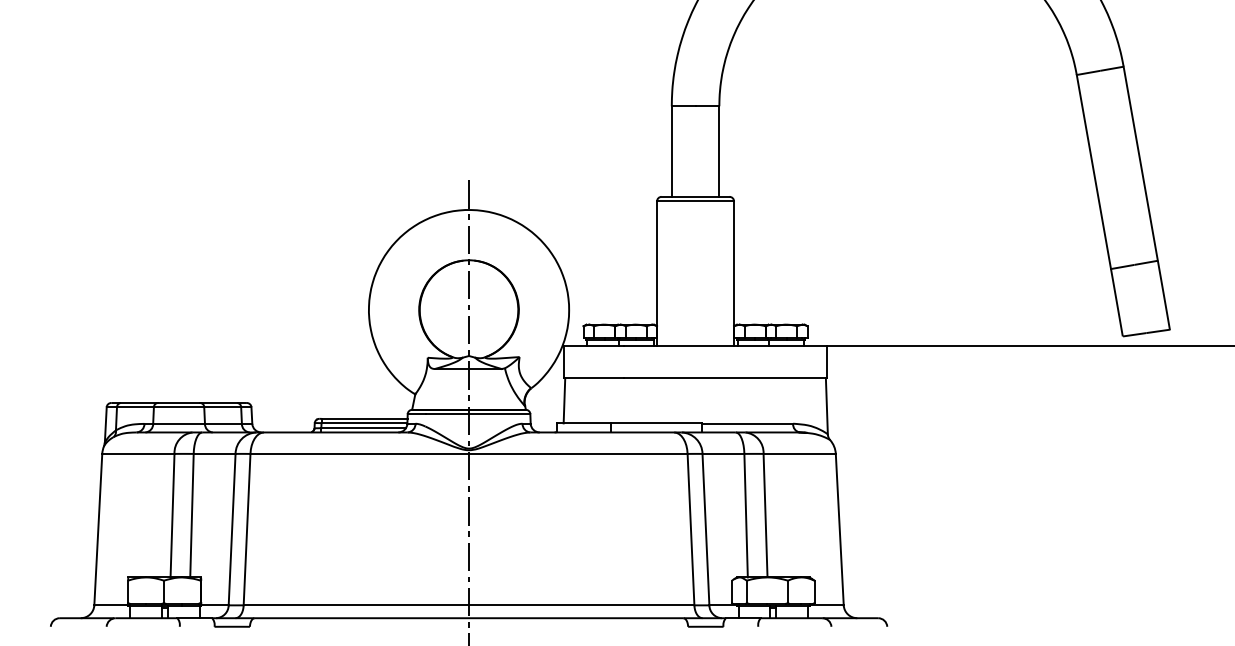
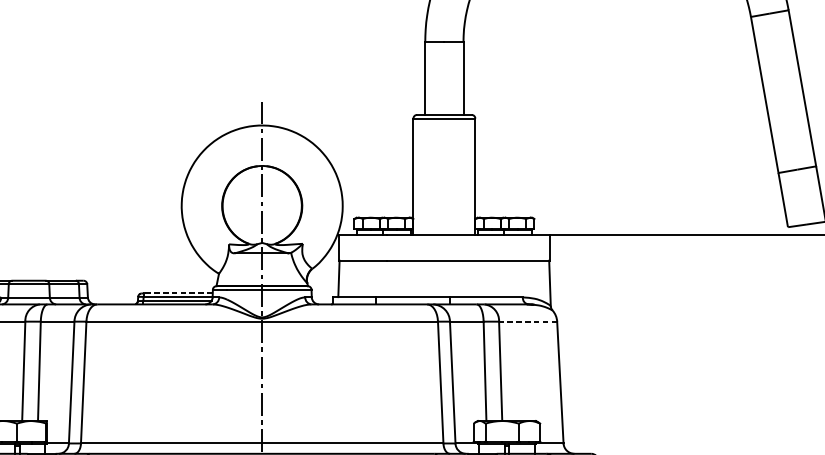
line: (364, 418) -> (178, 293), solid -> dashed
line: (799, 453) -> (527, 321), solid -> dashed

